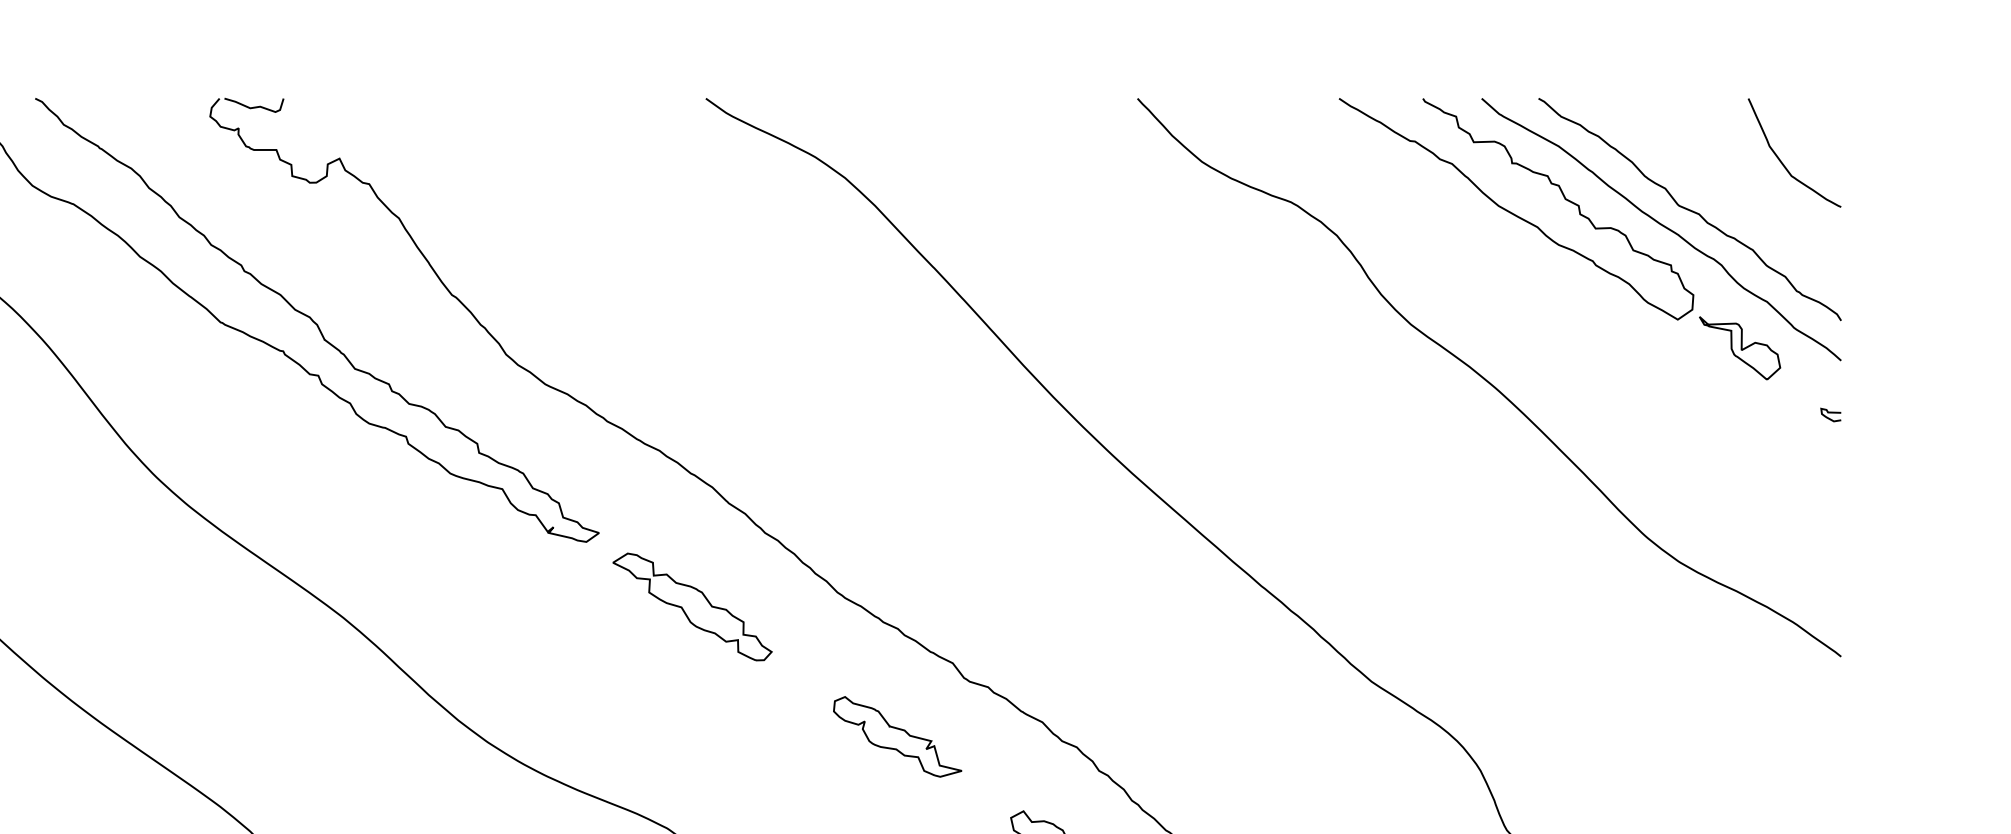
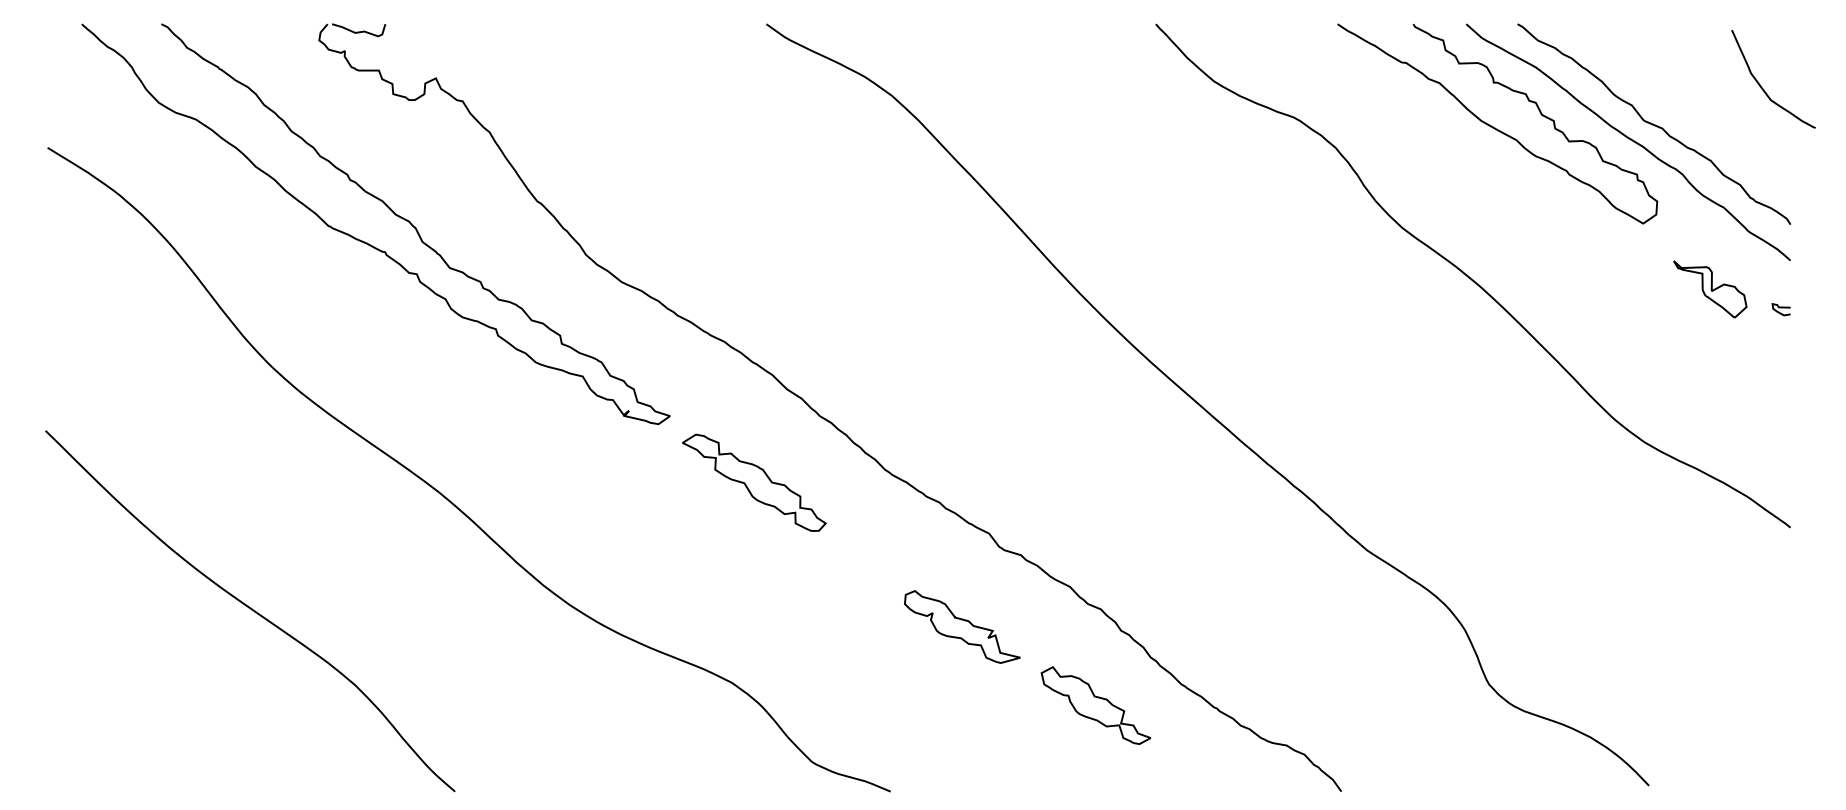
curve: (1781, 159) -> (1761, 85), moved
part: (1740, 348) -> (1710, 289), moved
part: (897, 736) -> (962, 626), moved

